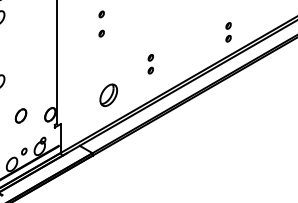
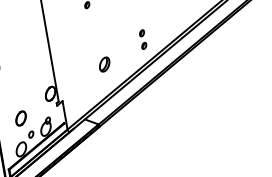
part: (150, 64) -> (142, 39), moved
part: (108, 94) -> (104, 63), size x0.62
part: (20, 115) -> (20, 118), moved

